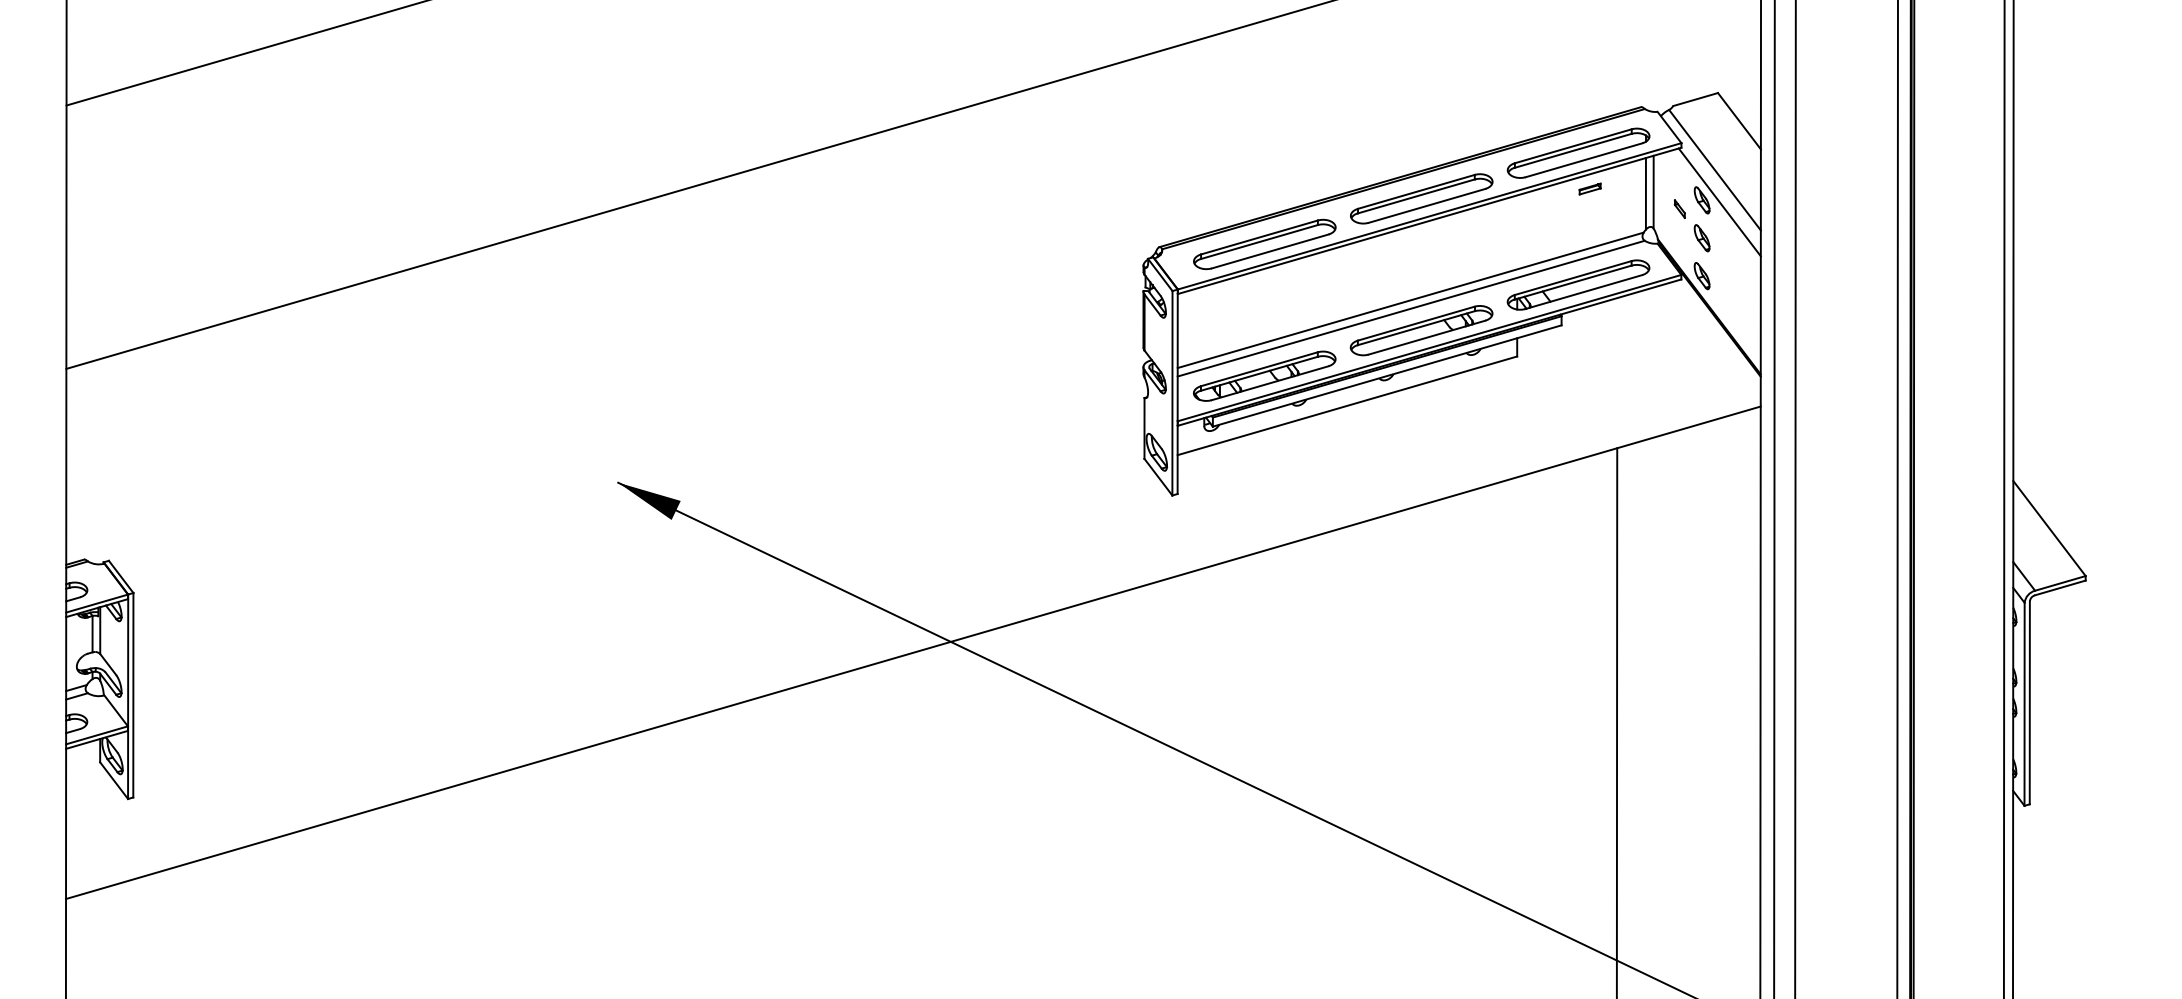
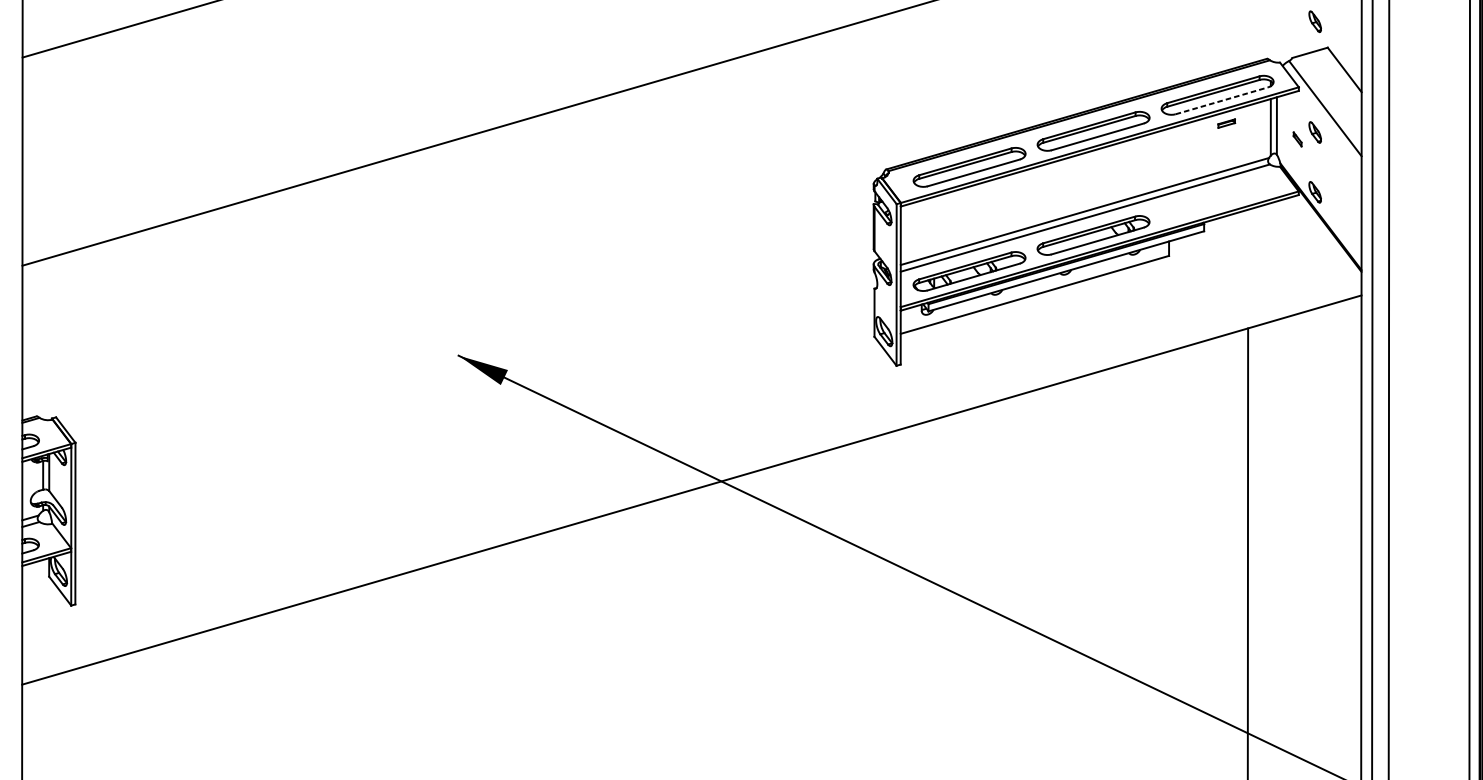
line: (1583, 160) -> (1221, 101), solid -> dashed
line: (1719, 202) -> (1328, 134), removed
part: (1701, 238) -> (1314, 21), moved
part: (1578, 284) -> (1217, 199), removed

